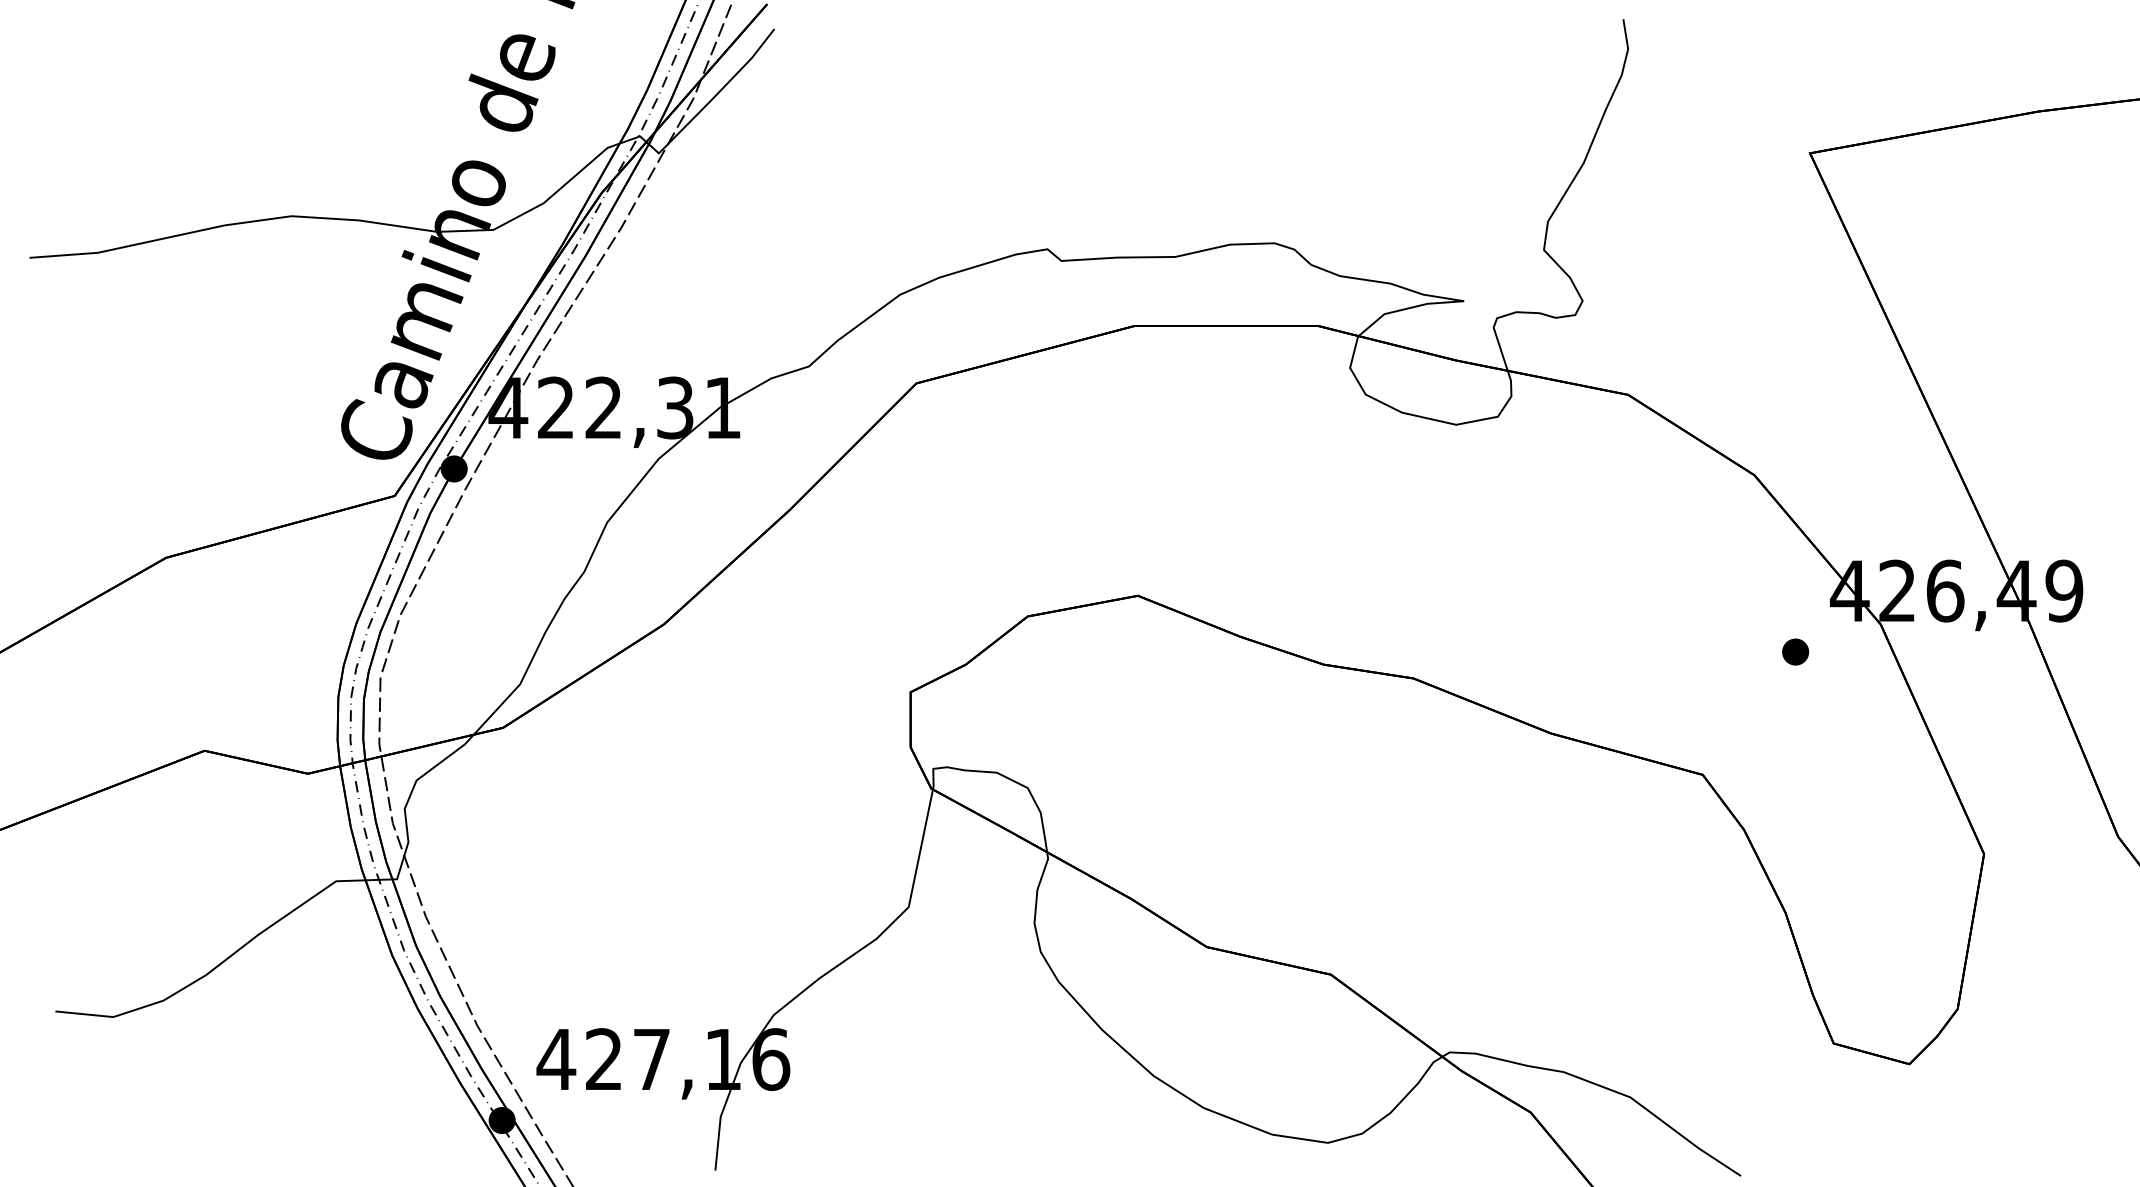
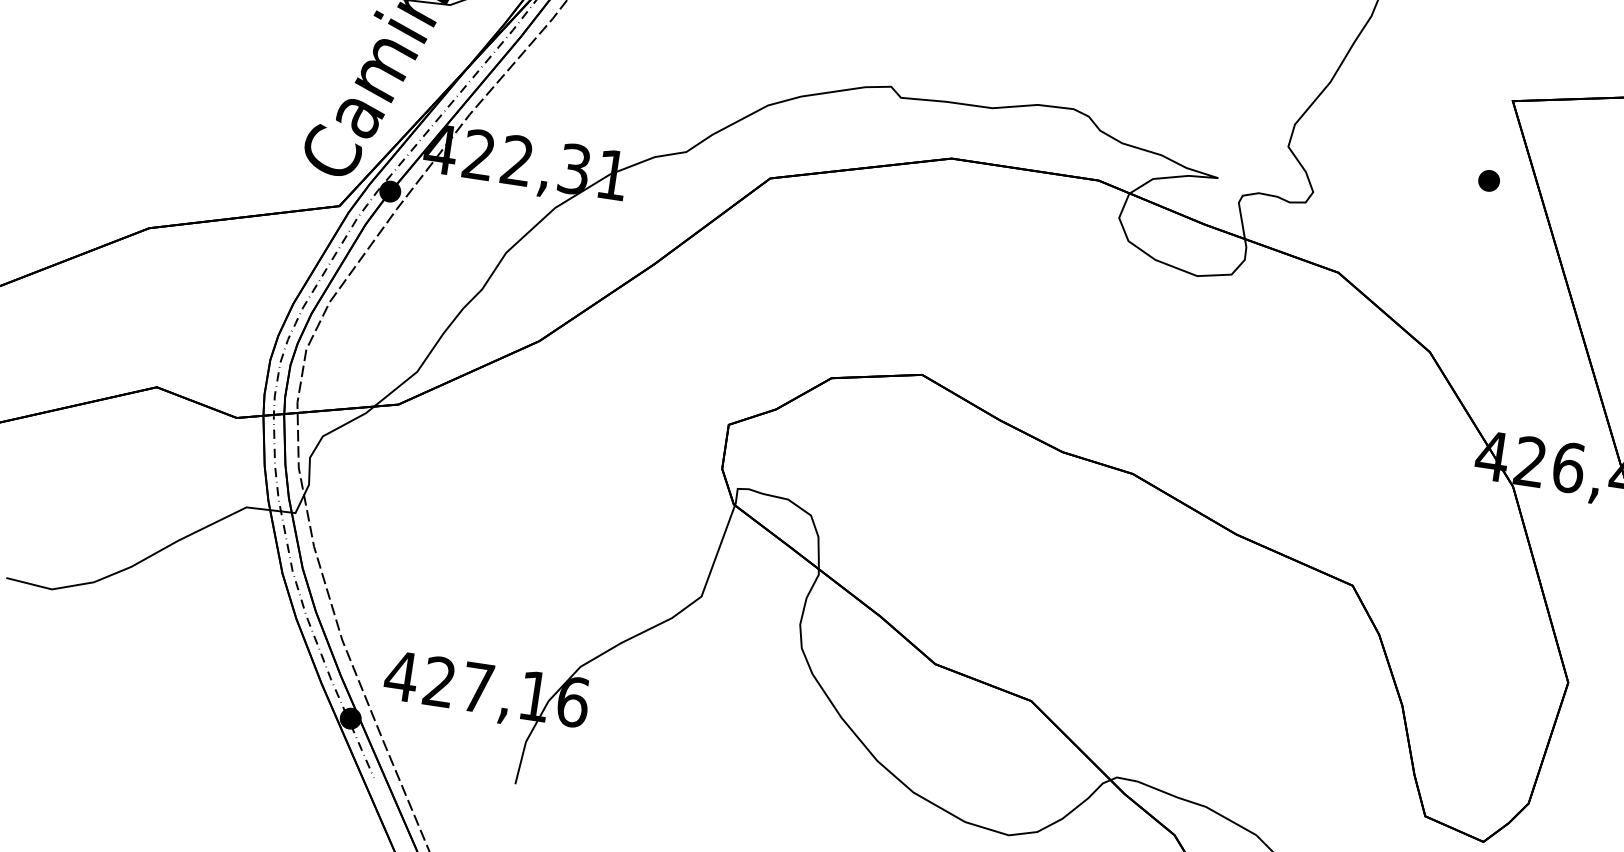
part: (1795, 651) -> (1489, 180), moved

